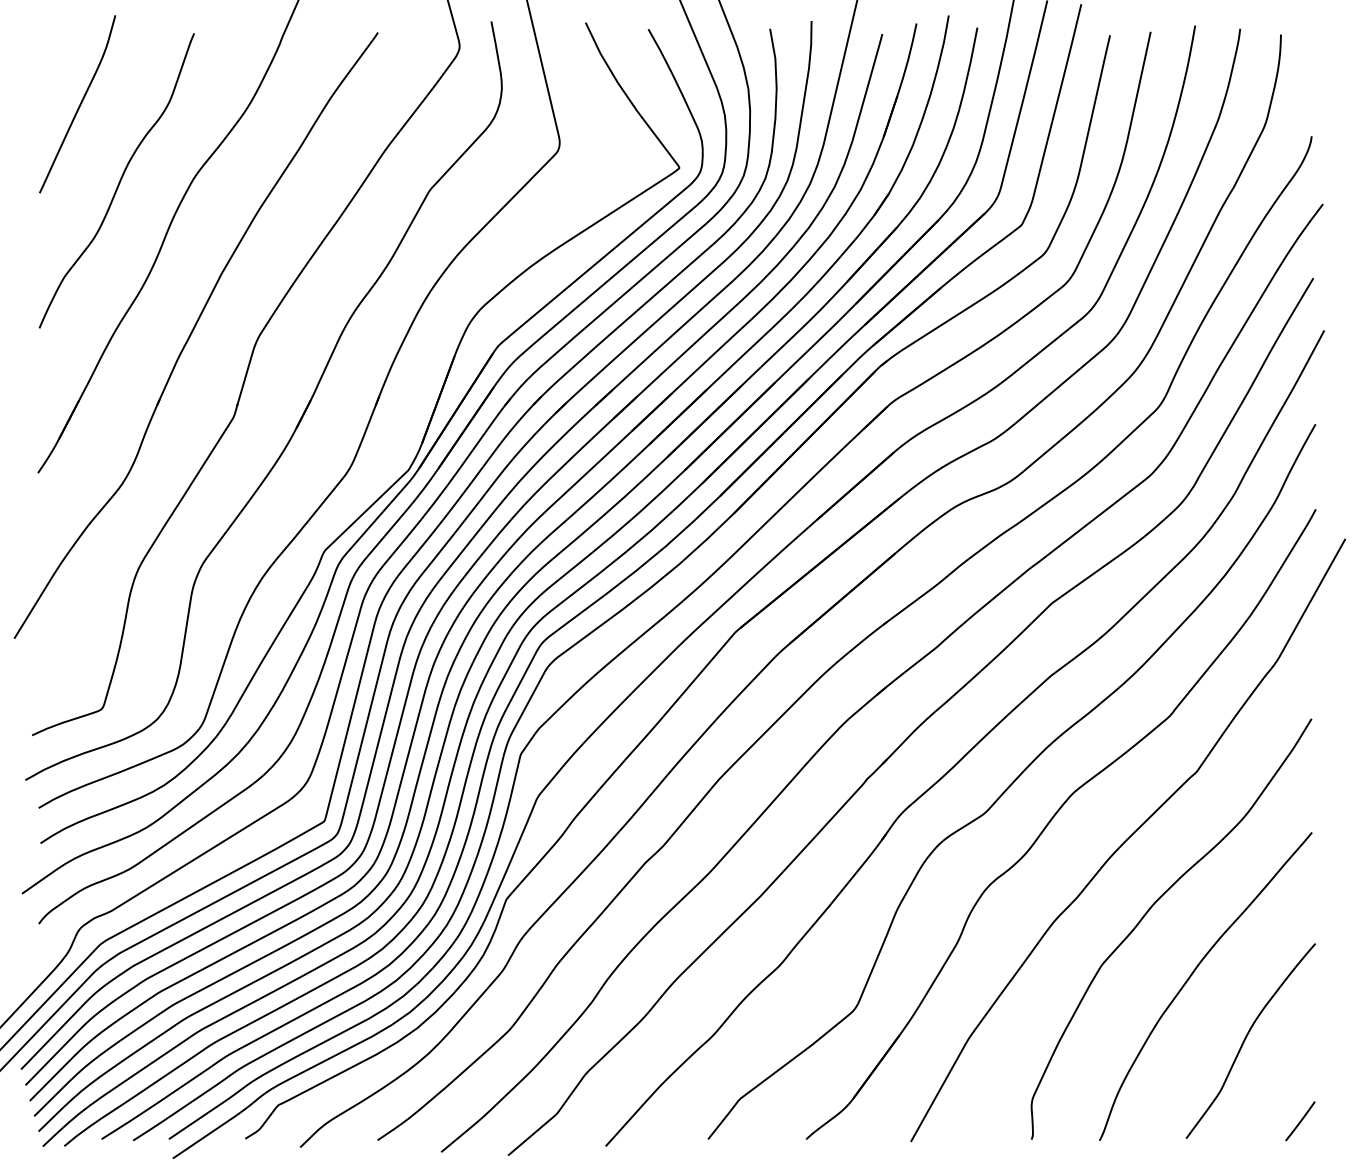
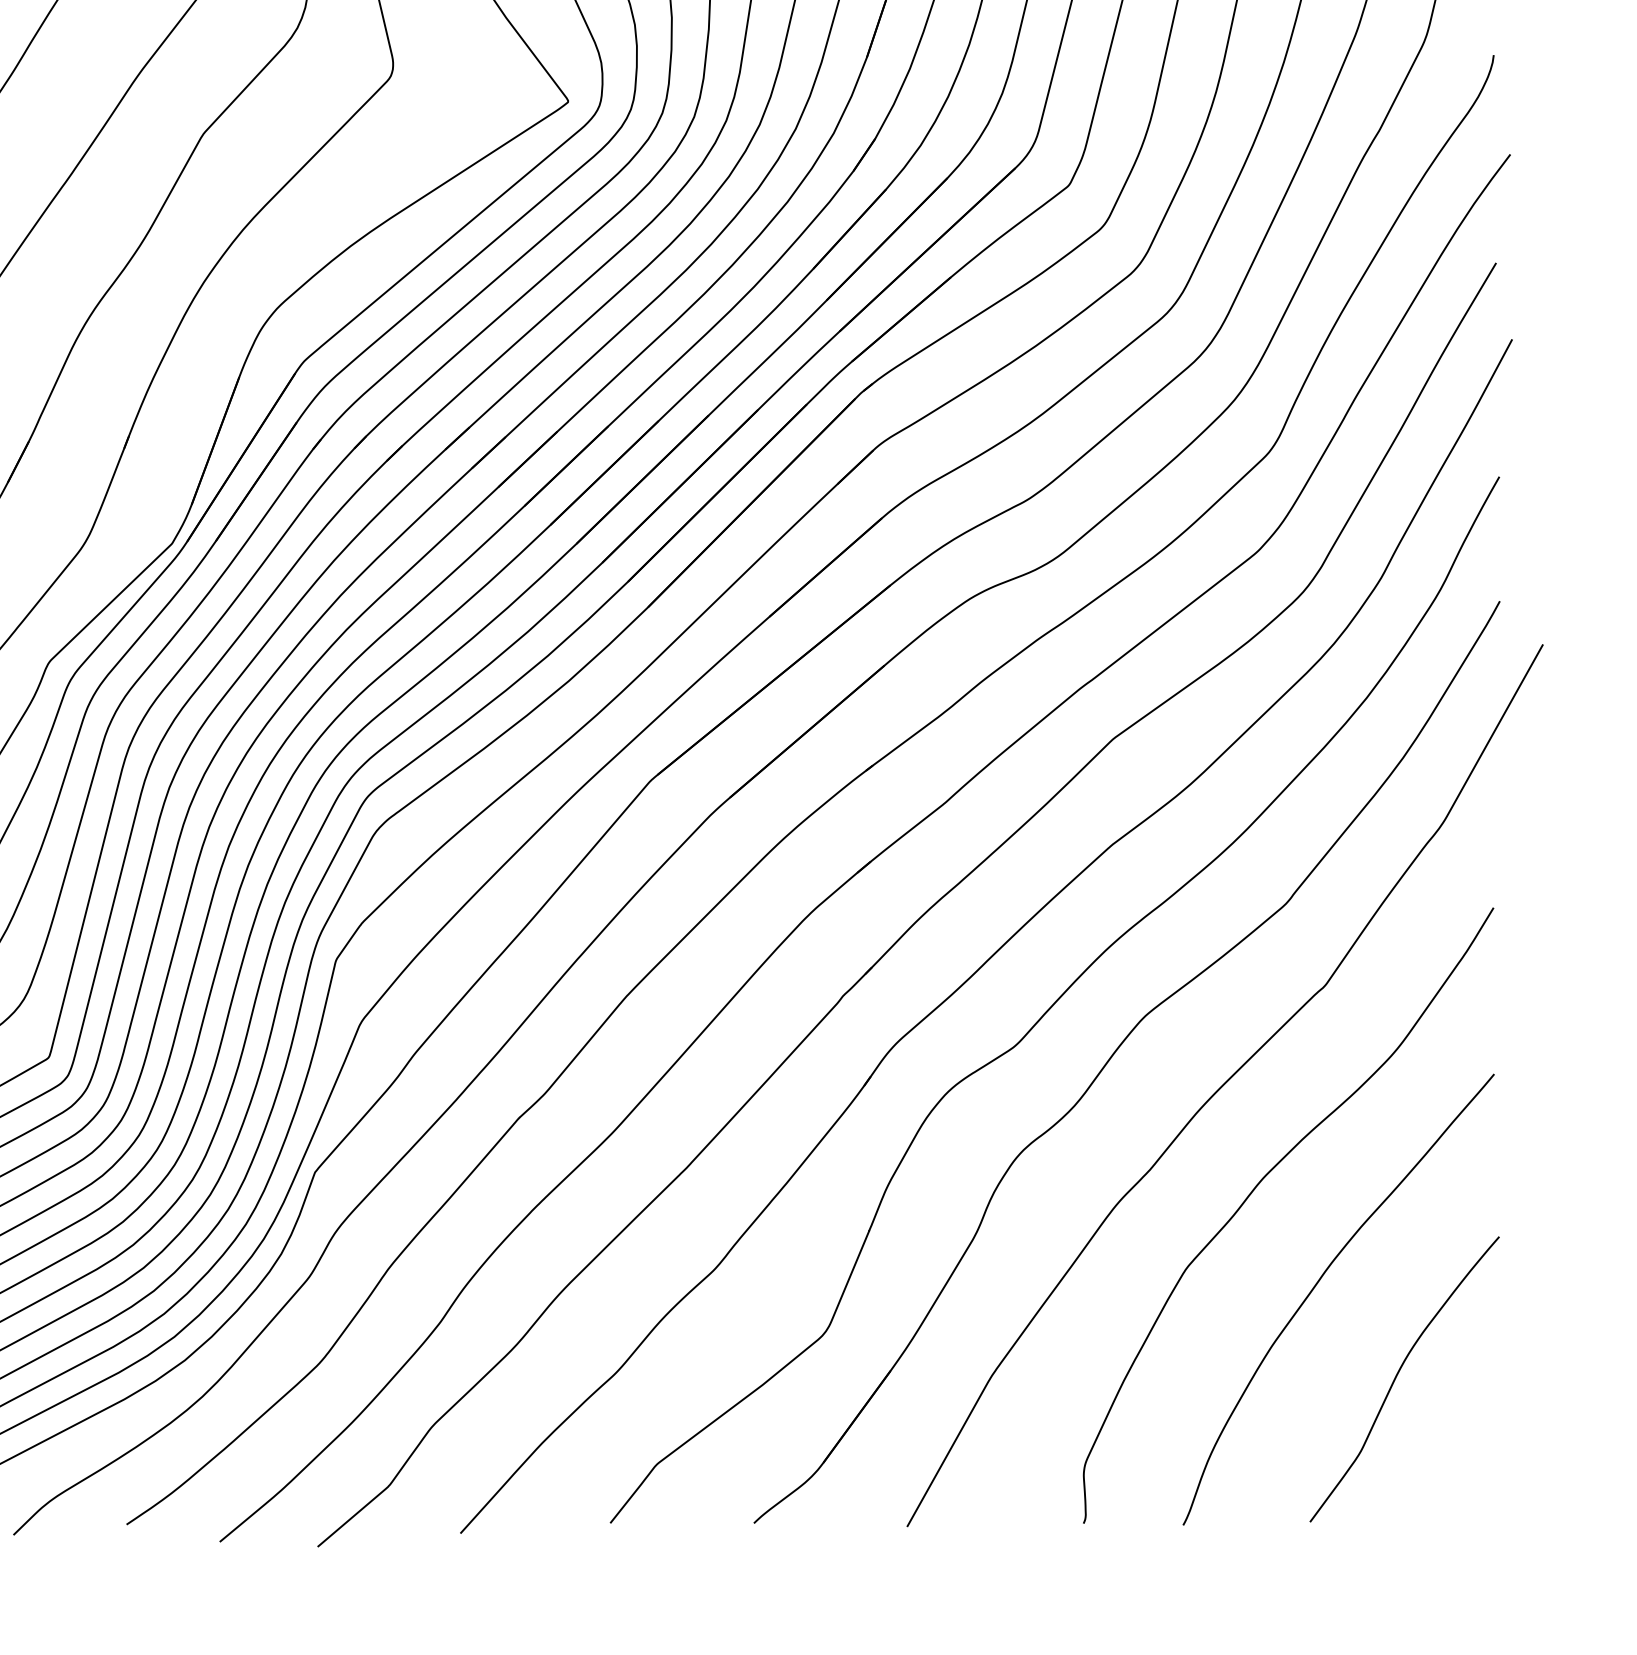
line: (1300, 1121) -> (1477, 1497), removed

